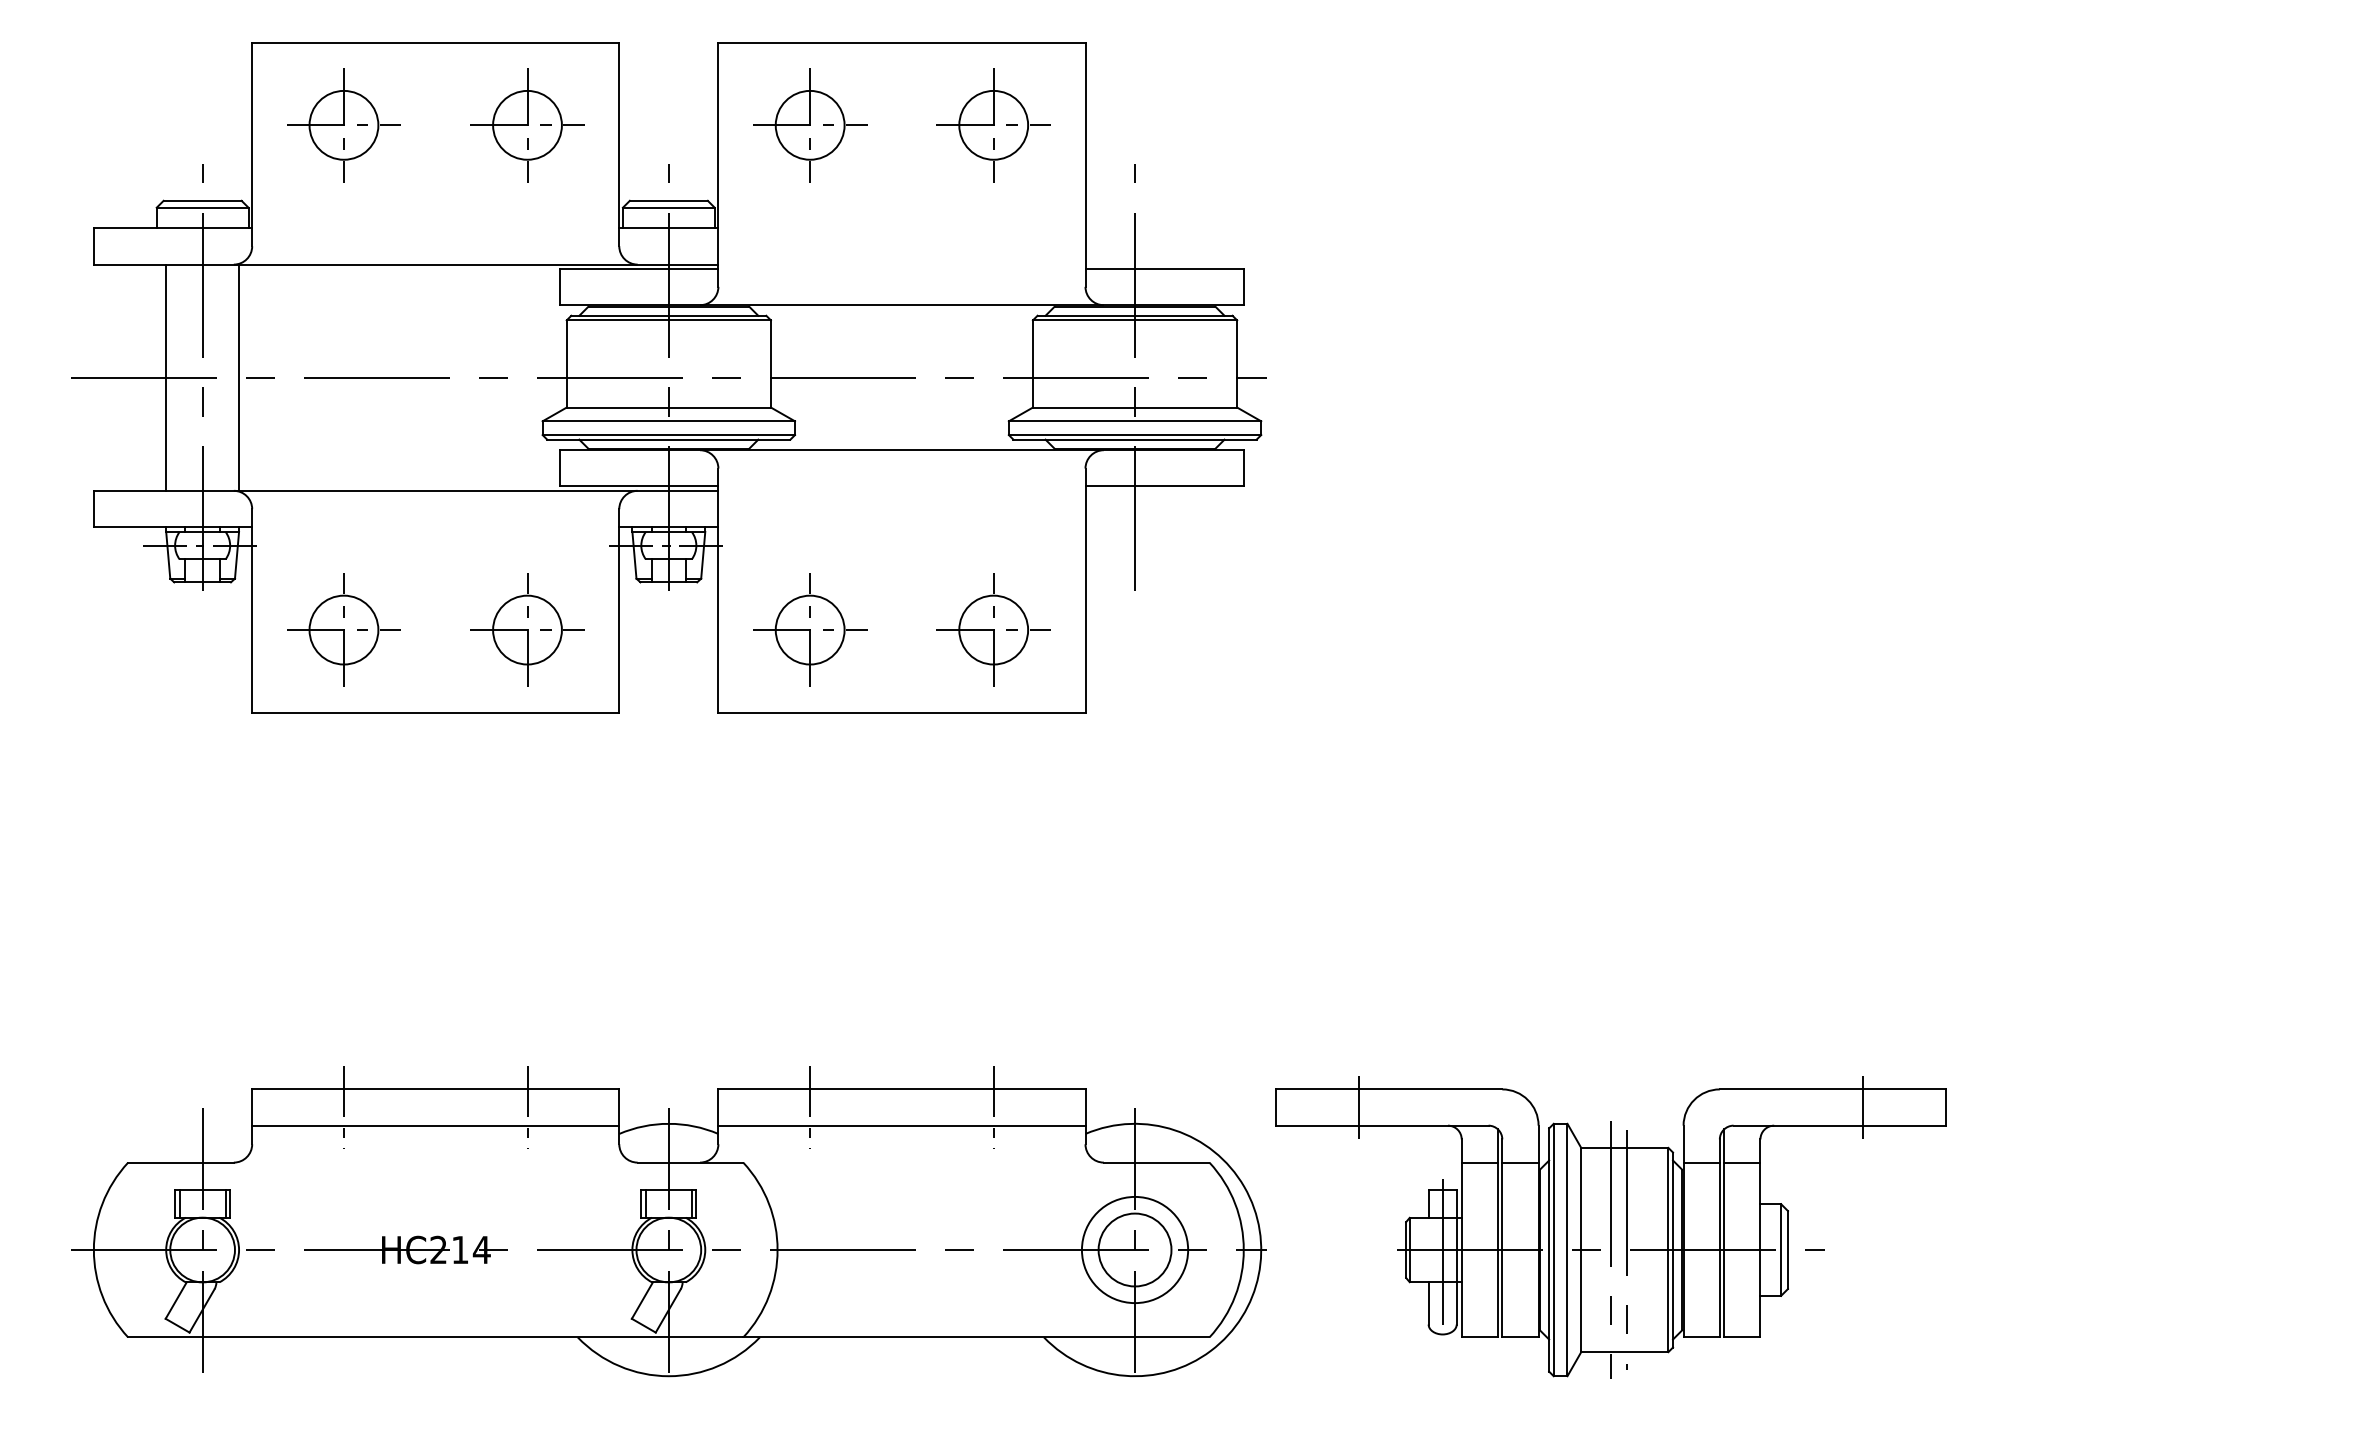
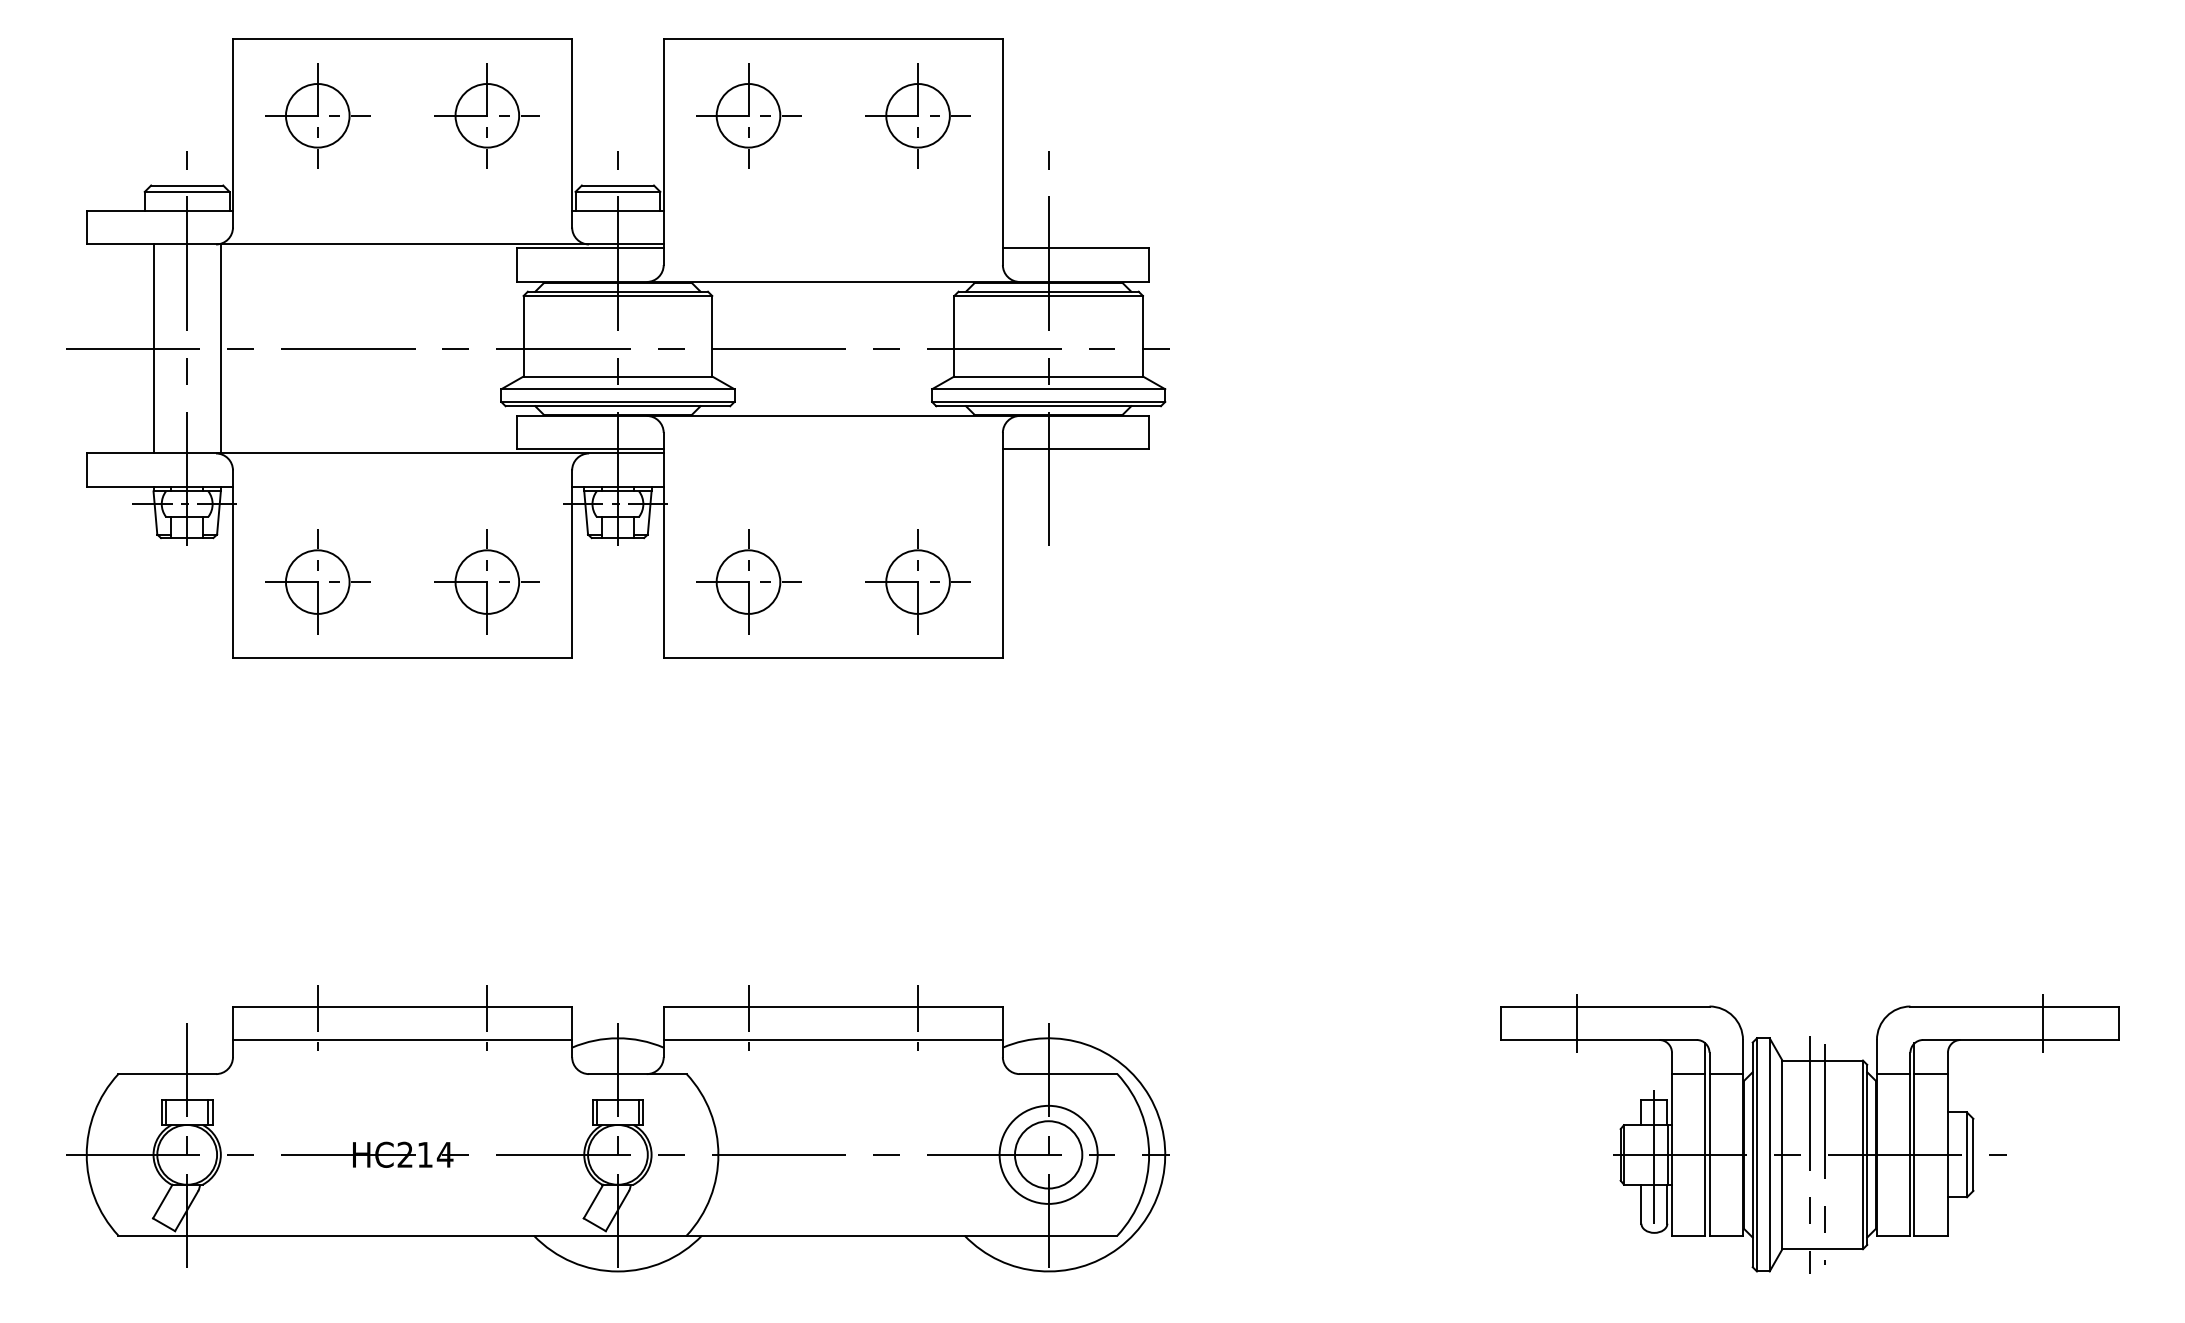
part: (1610, 1227) -> (1809, 1134), moved

